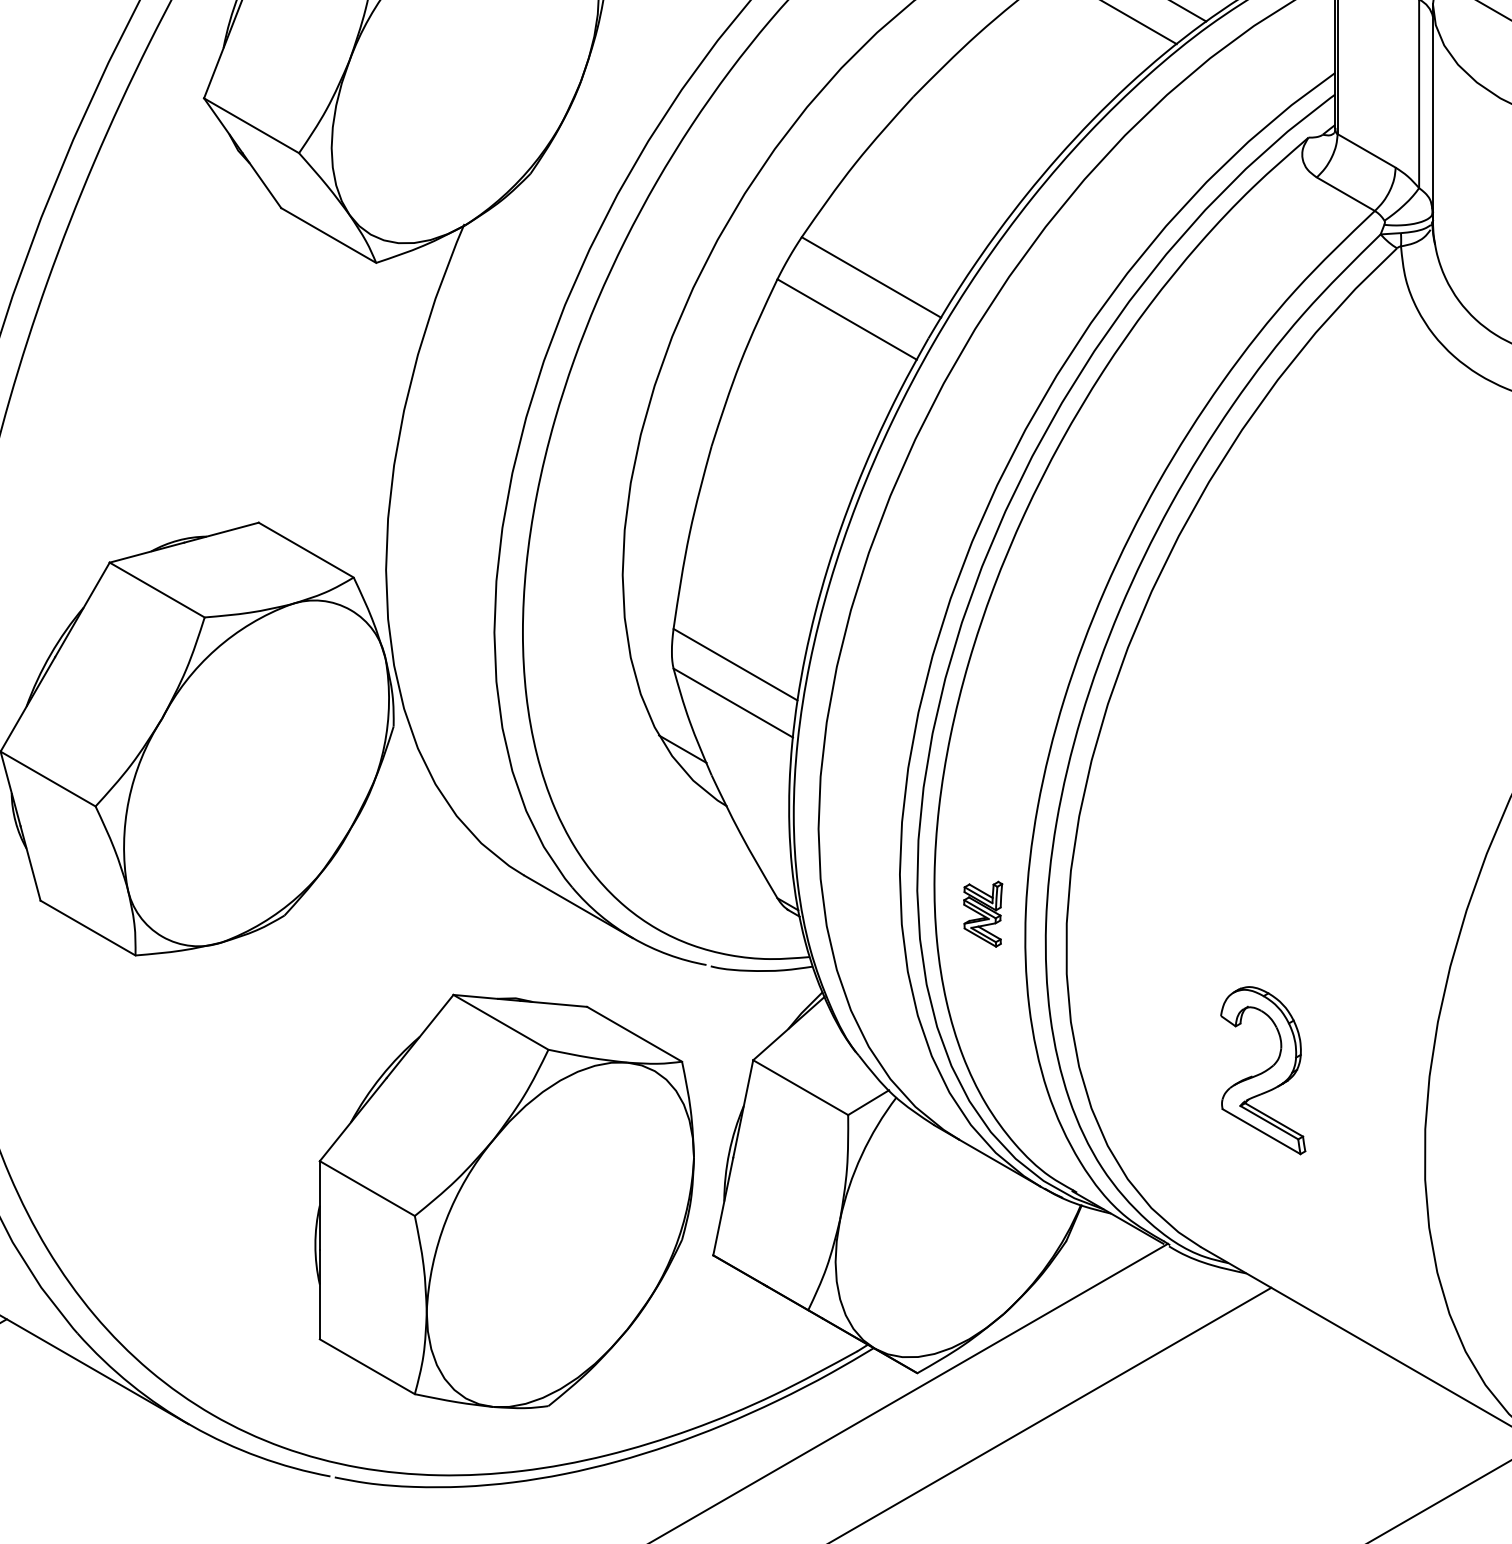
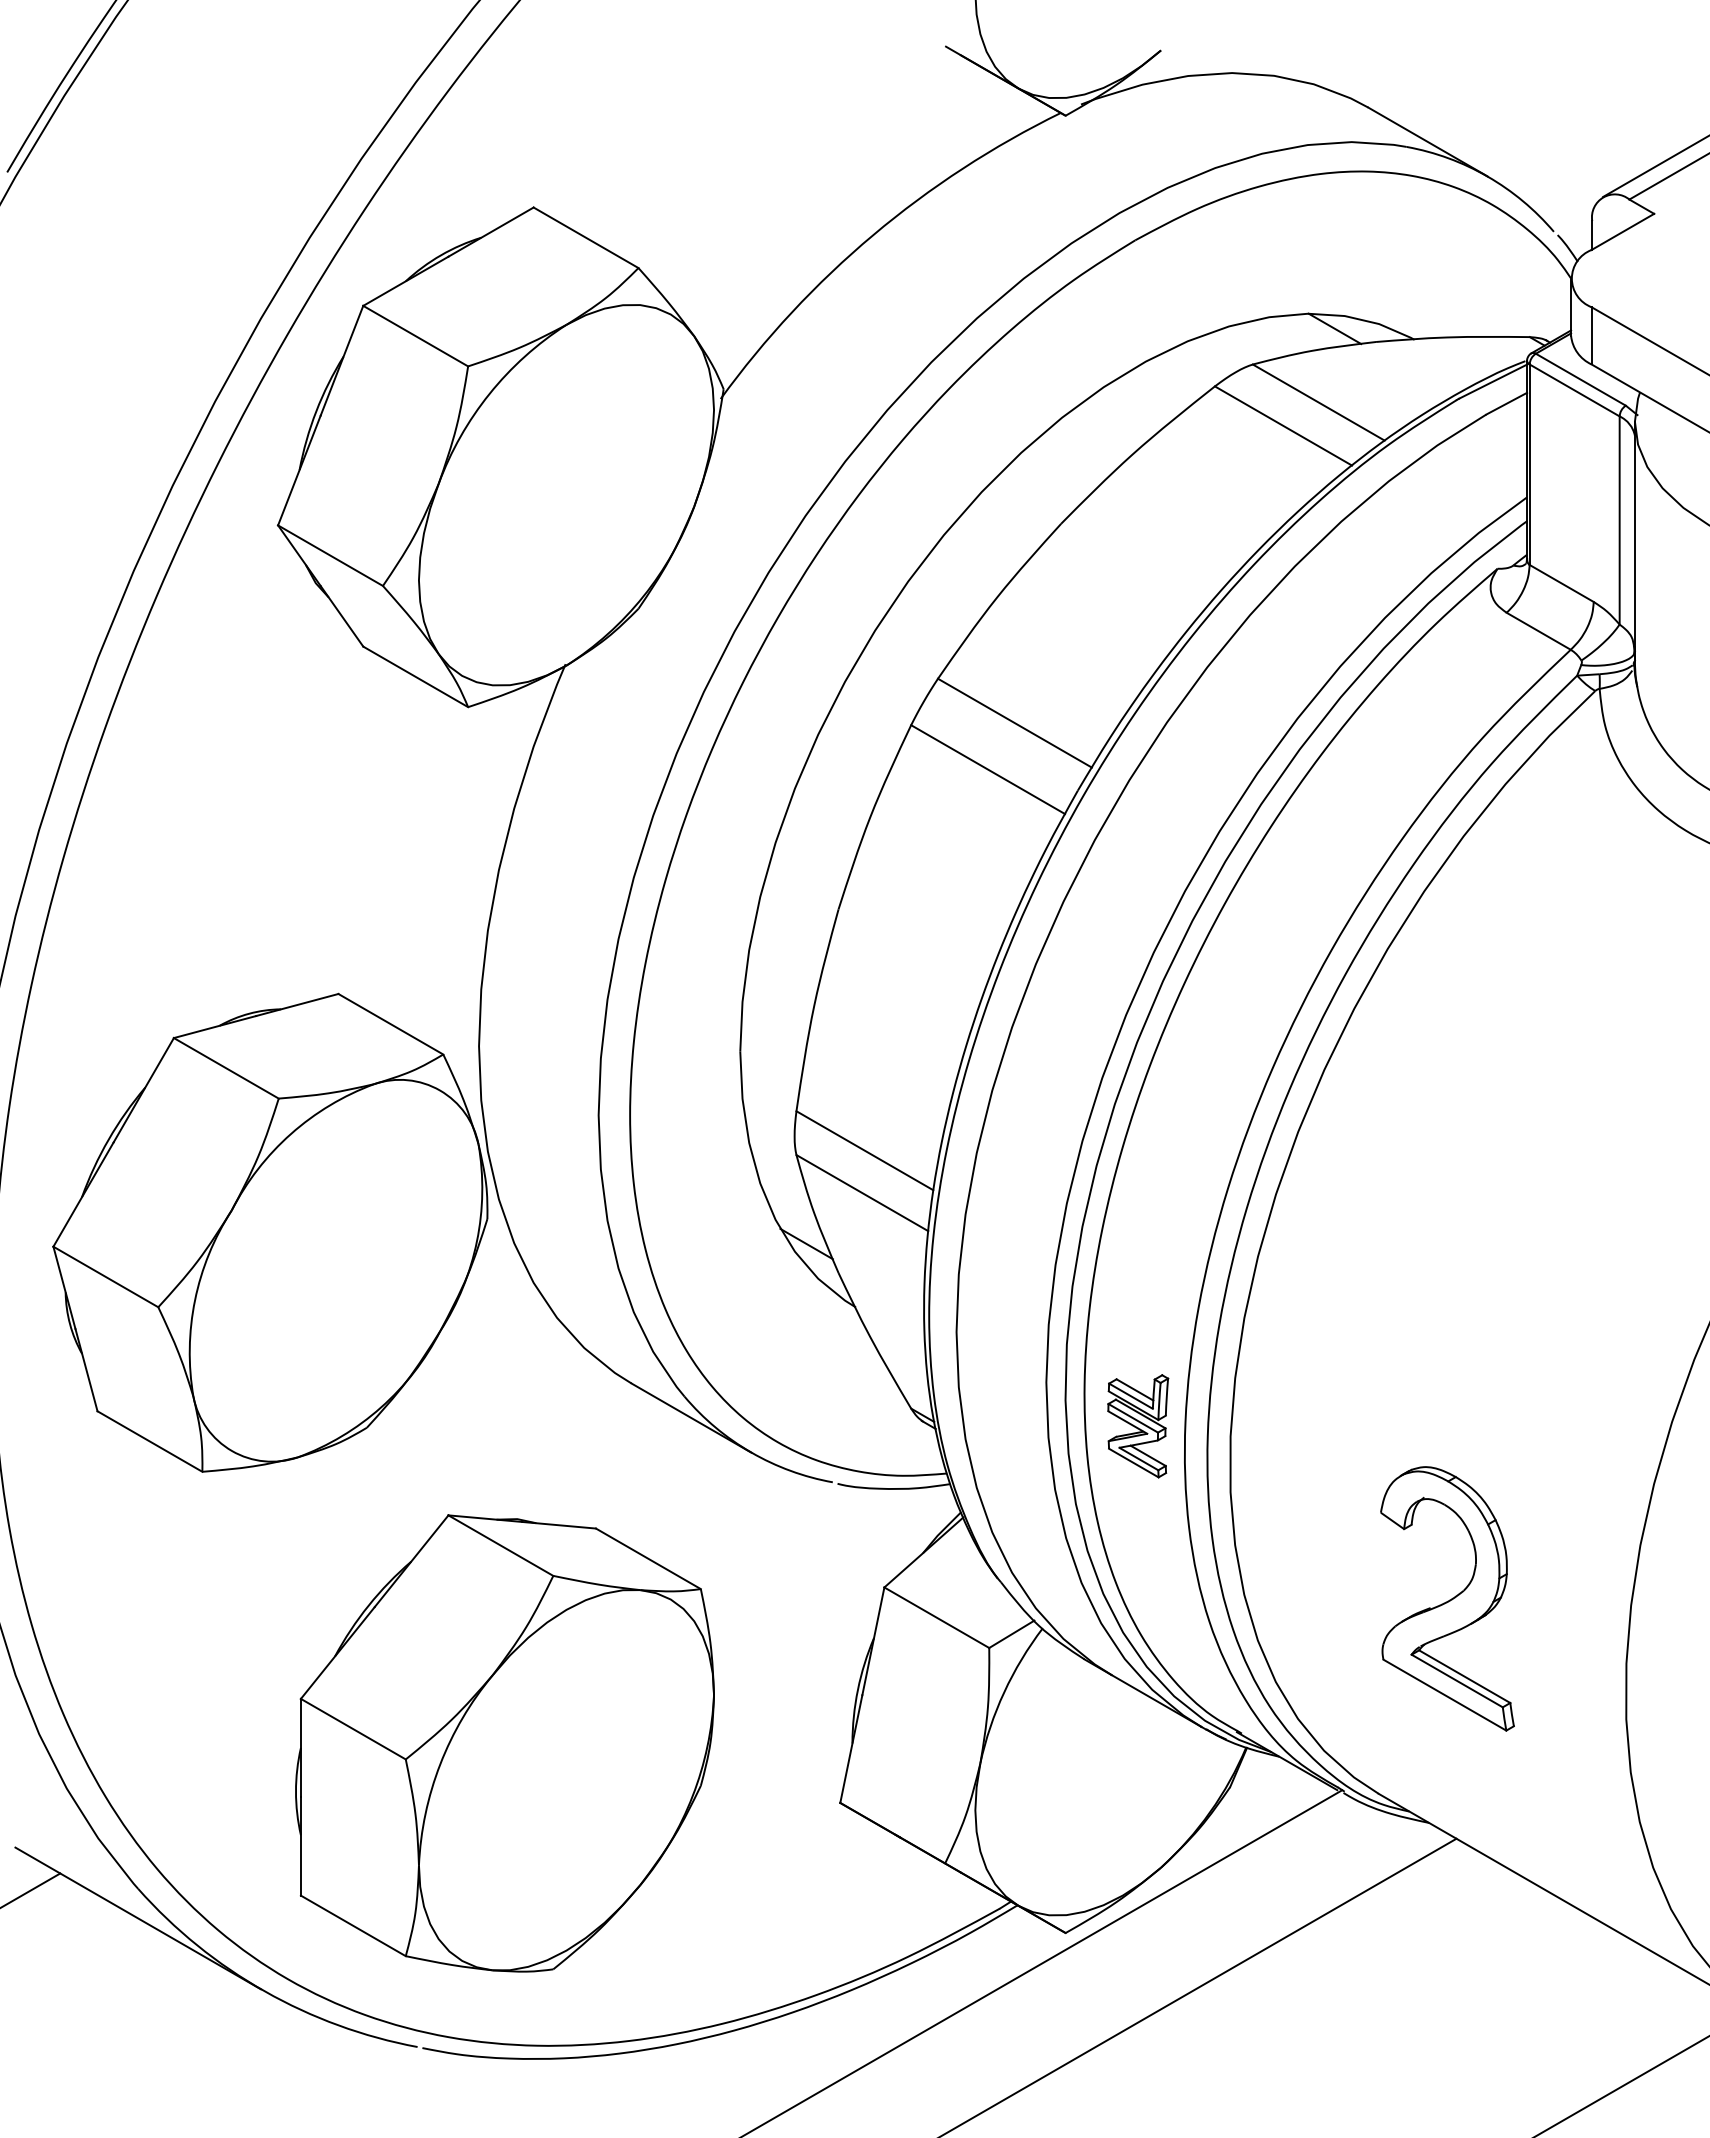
part: (983, 914) -> (1138, 1426), size x1.43
part: (1263, 1070) -> (1447, 1598), size x1.43
part: (504, 1201) -> (504, 1743), moved

